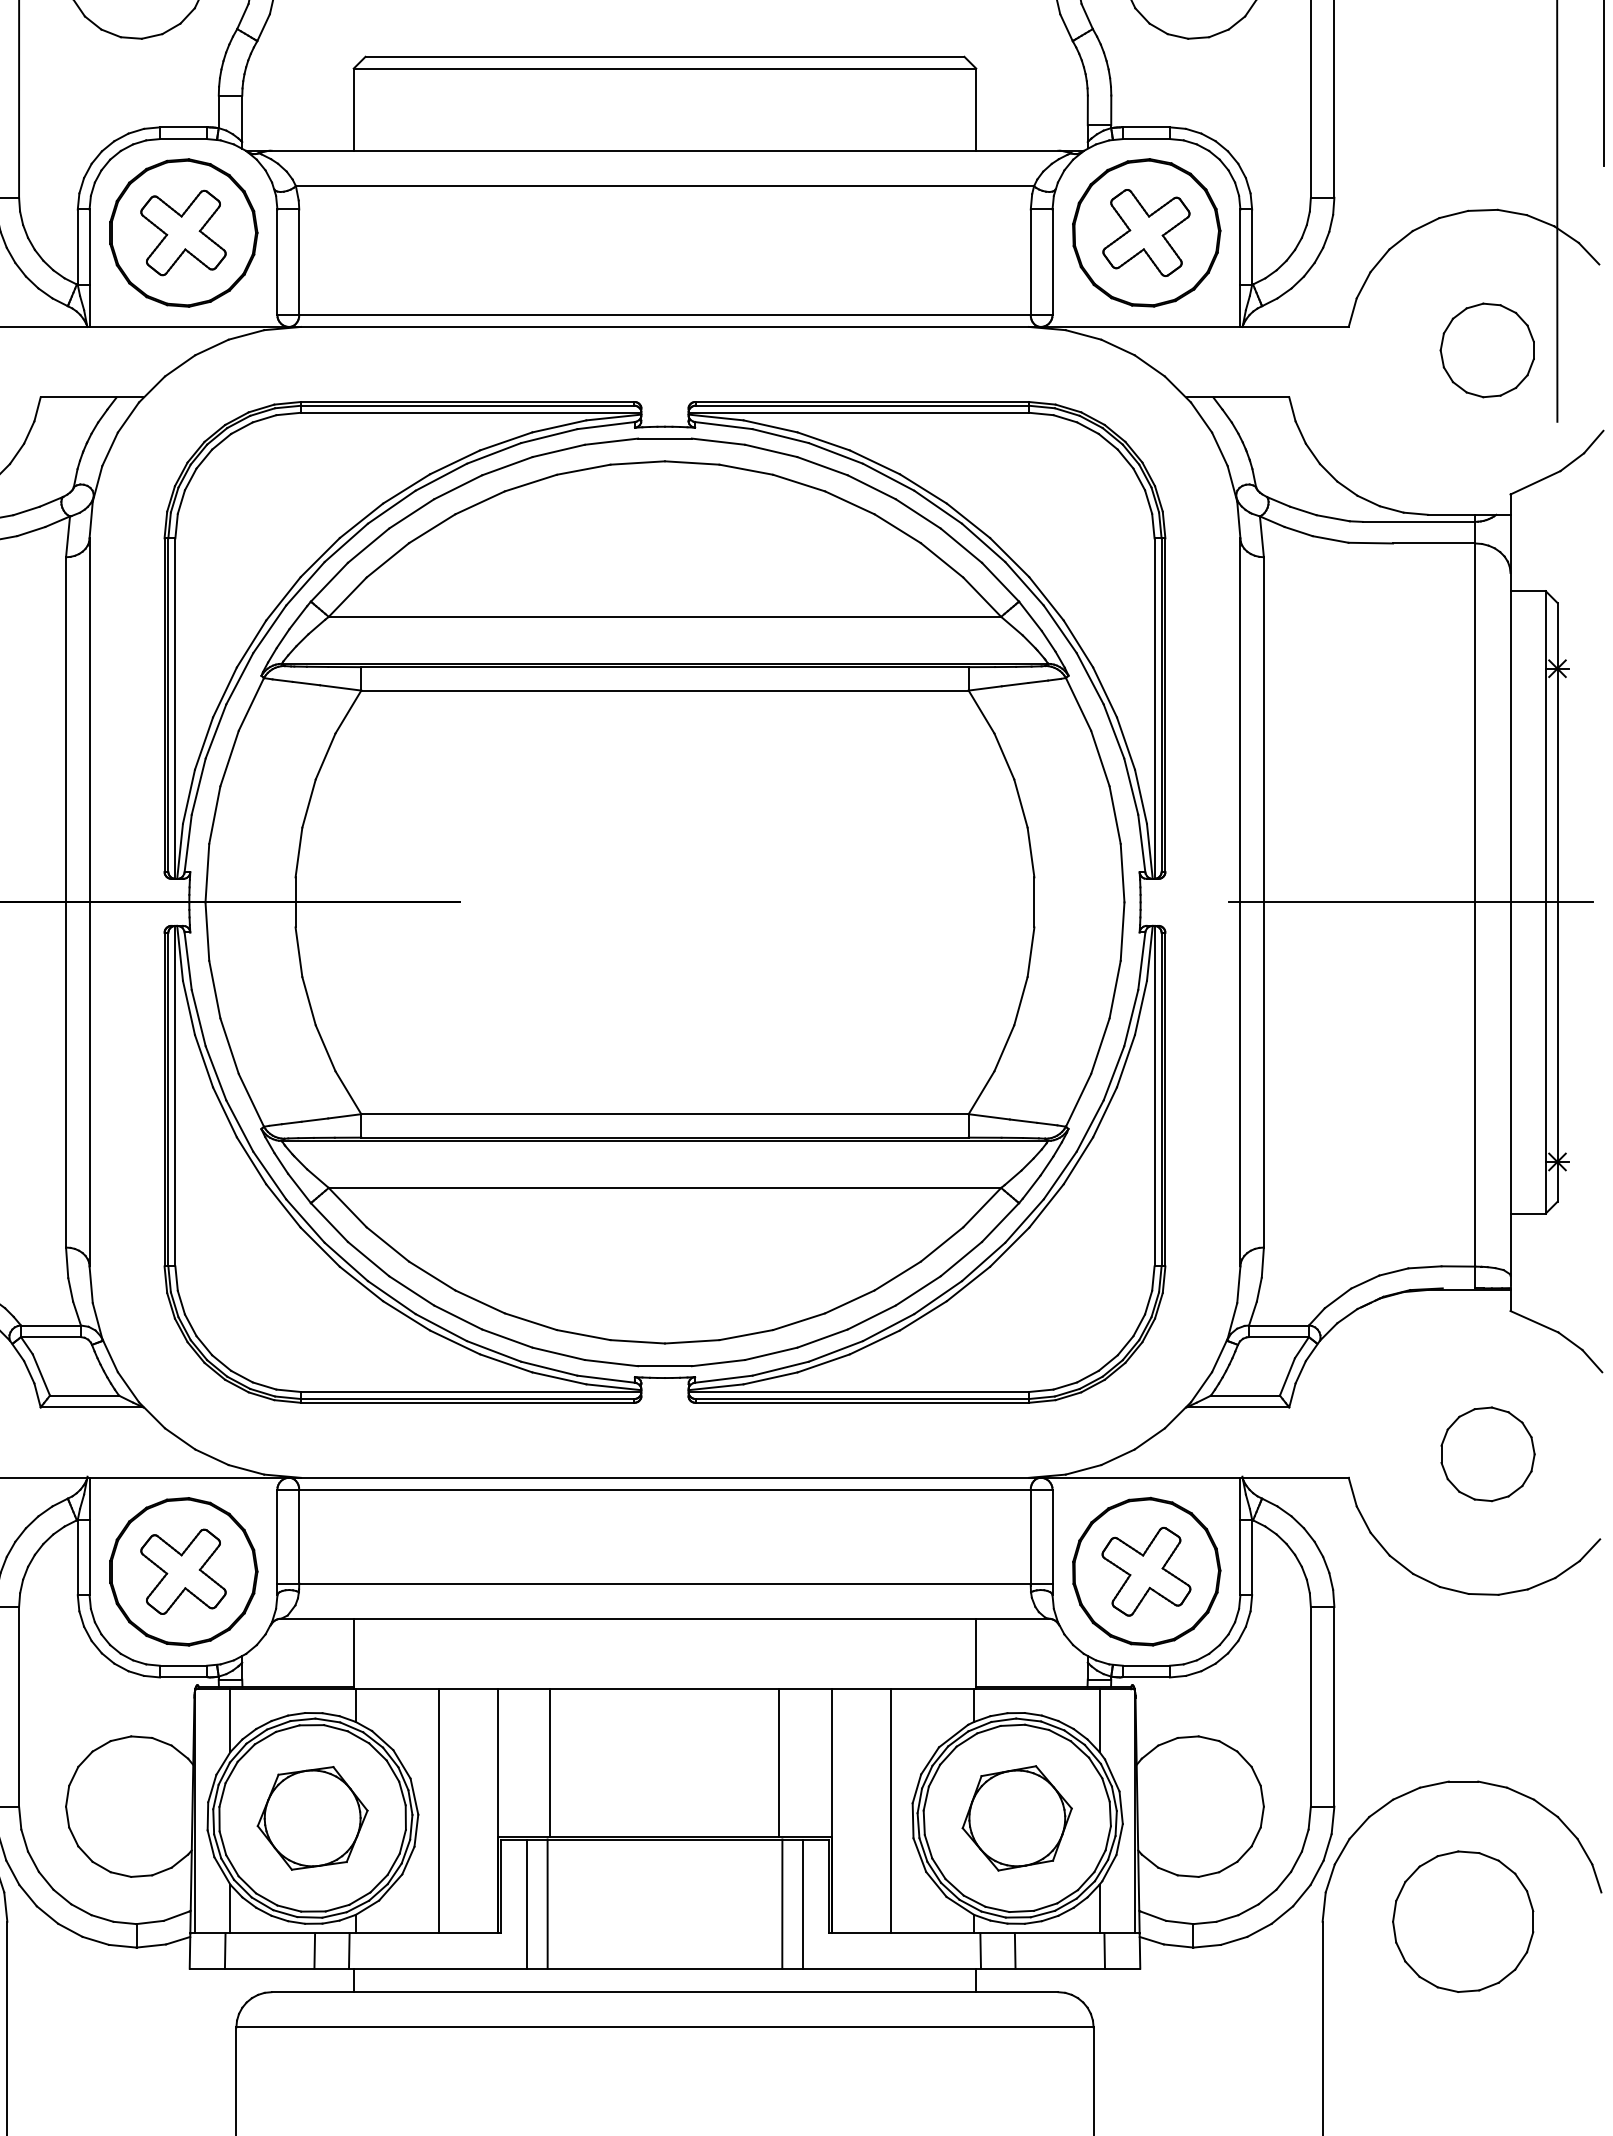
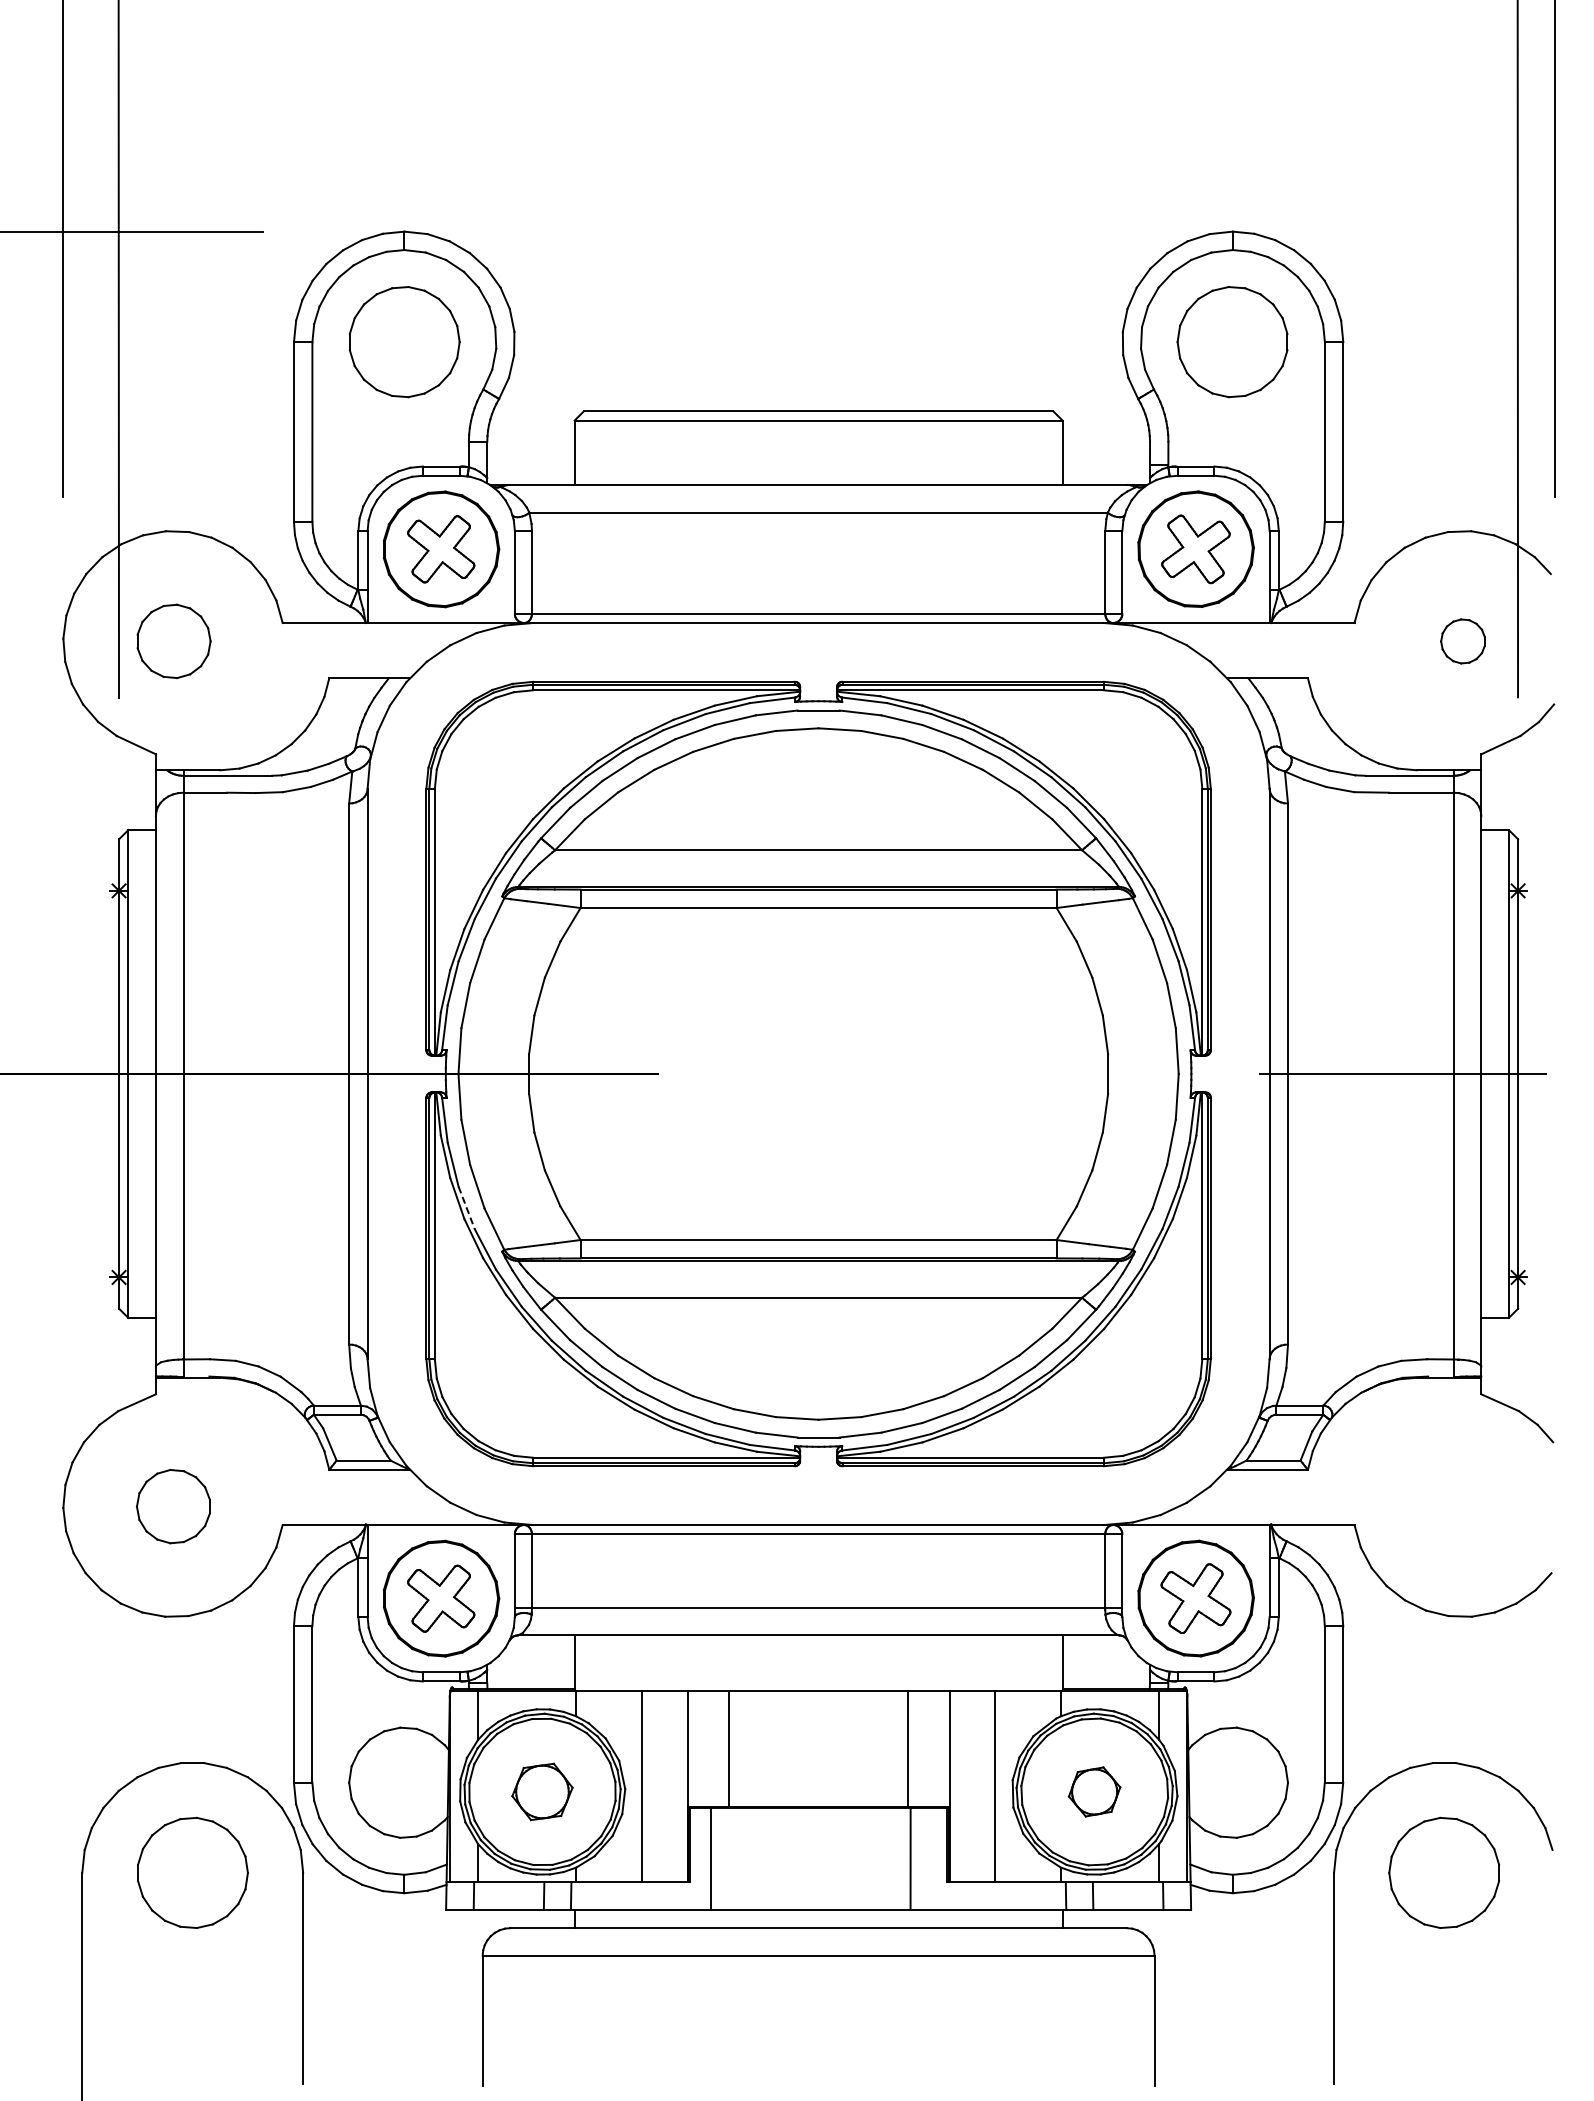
part: (1486, 350) -> (1462, 641), size x0.6
line: (215, 1072) -> (466, 1207), solid -> dashed
part: (1487, 1454) -> (1463, 1506), removed
part: (312, 1817) -> (542, 1791), size x0.7
part: (1016, 1817) -> (1094, 1791), size x0.6
line: (547, 1903) -> (726, 1858), removed
line: (802, 1903) -> (926, 1858), removed

